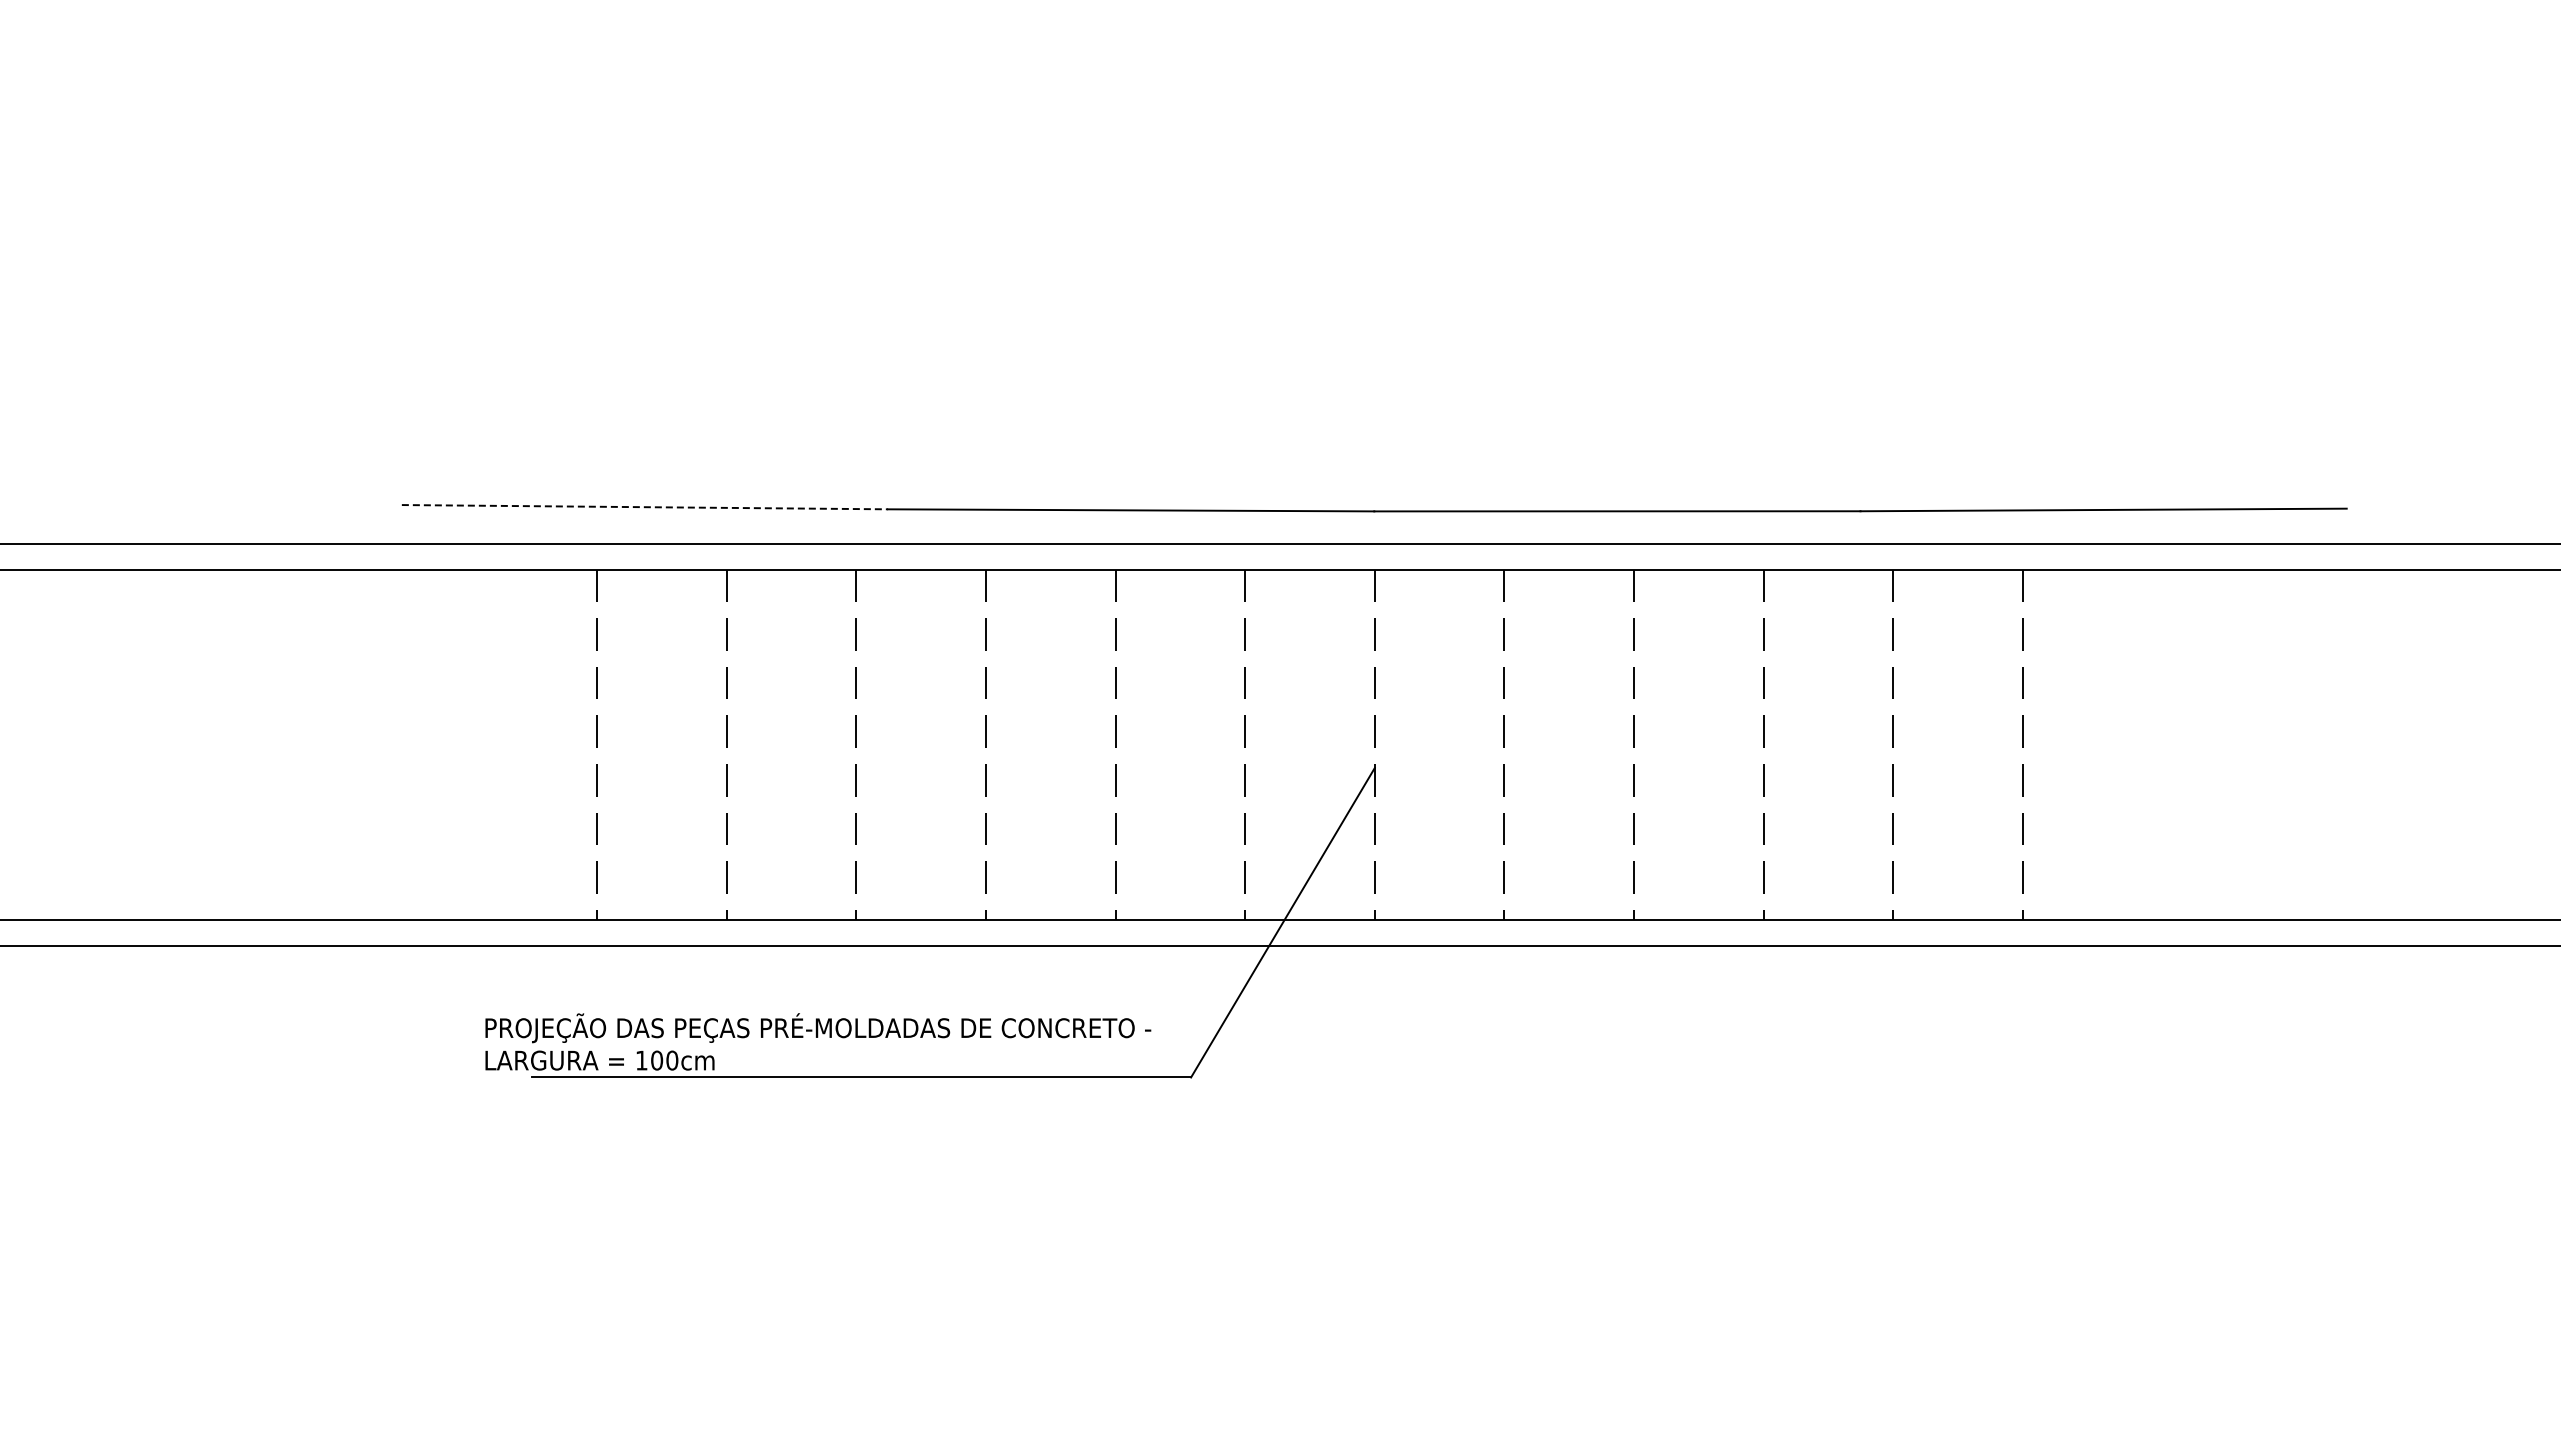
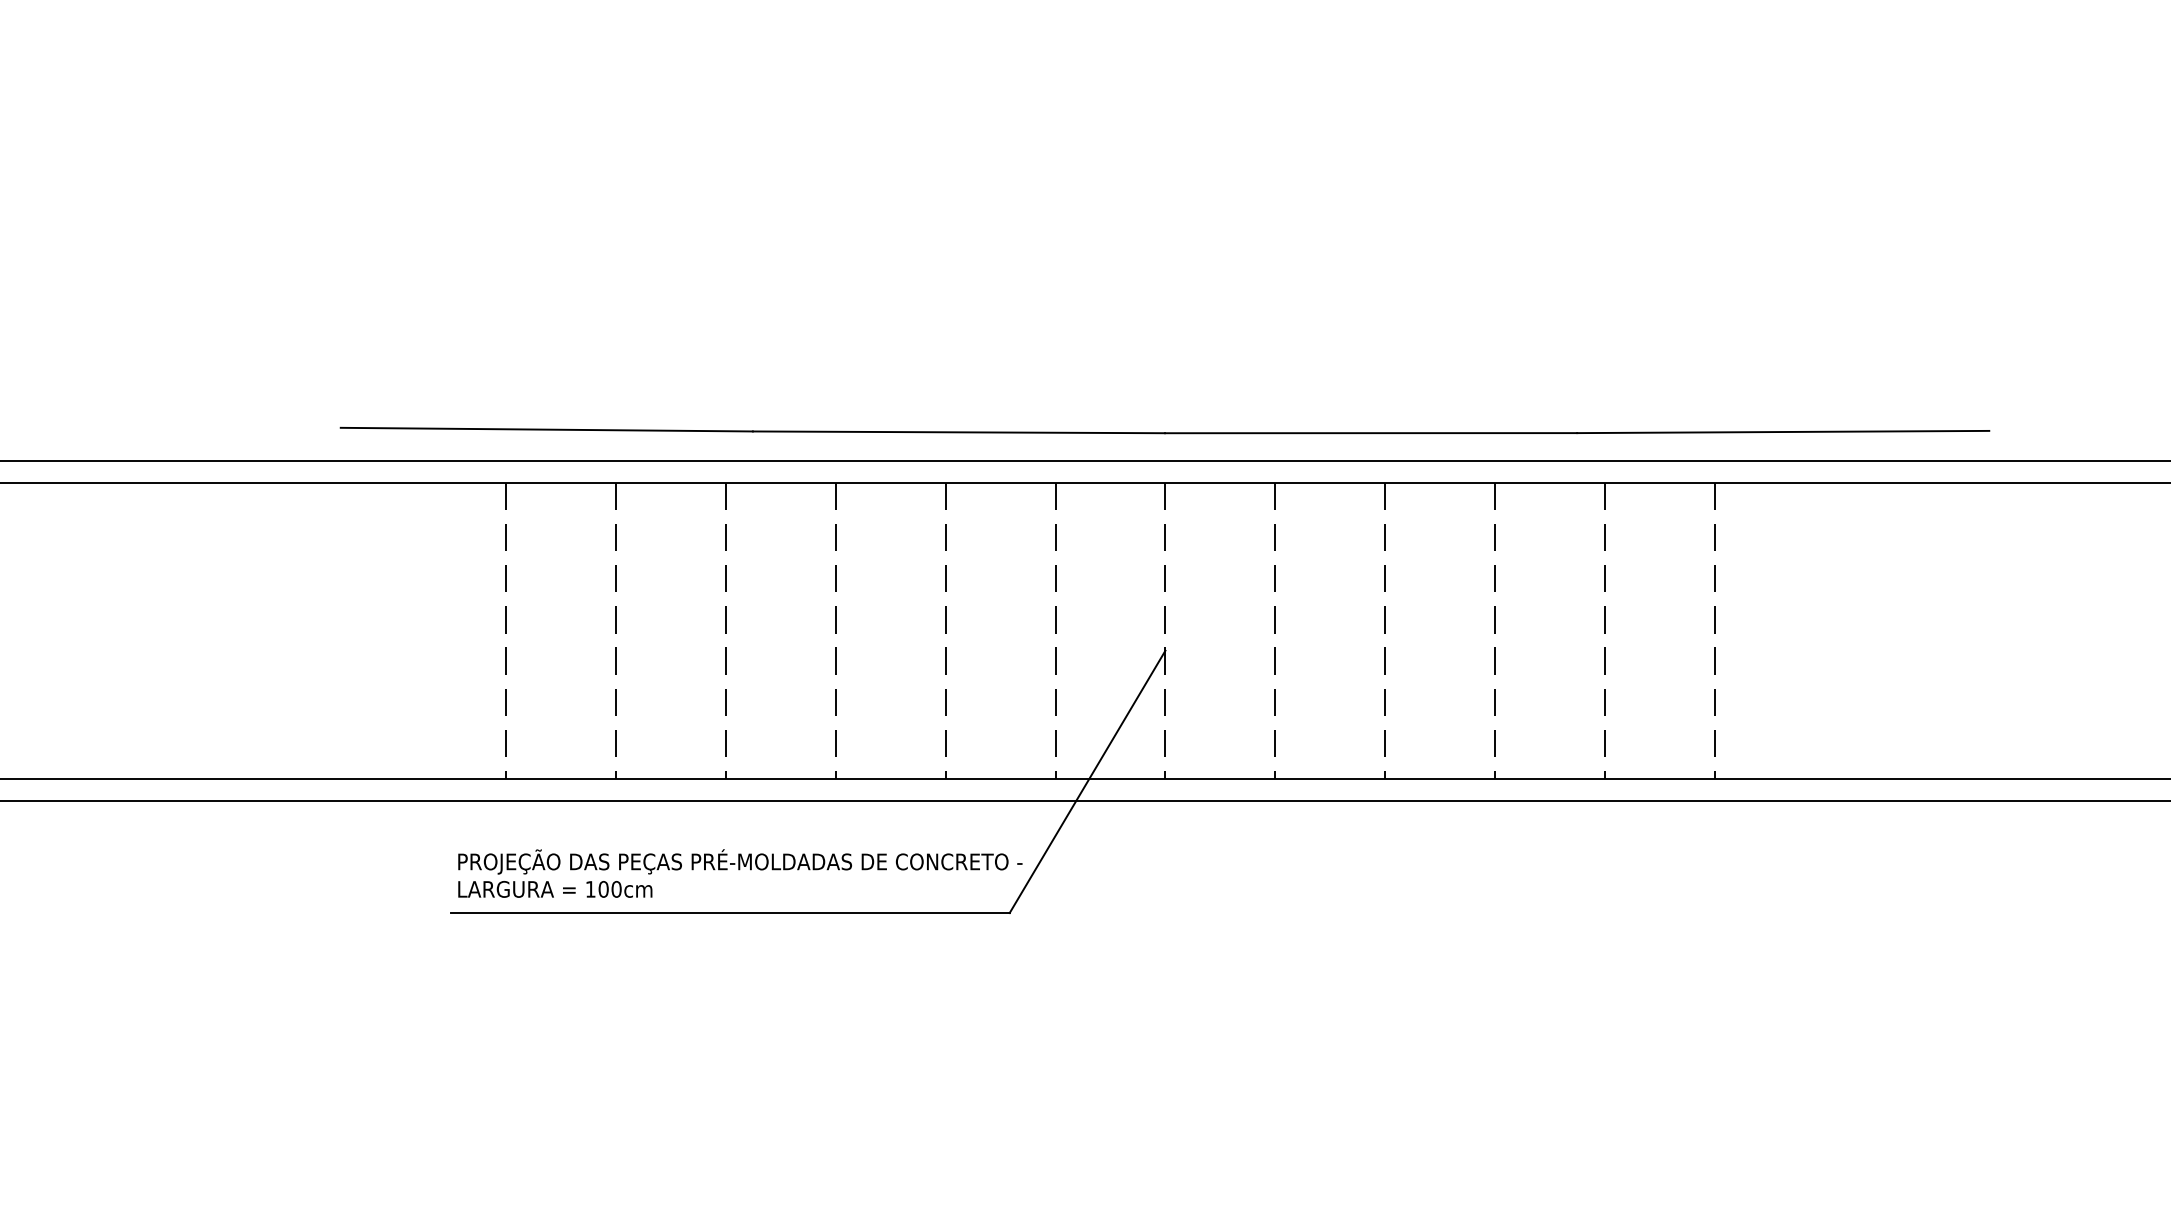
line: (645, 507) -> (547, 429), dashed -> solid
text: (818, 1041) -> (740, 873), moved

